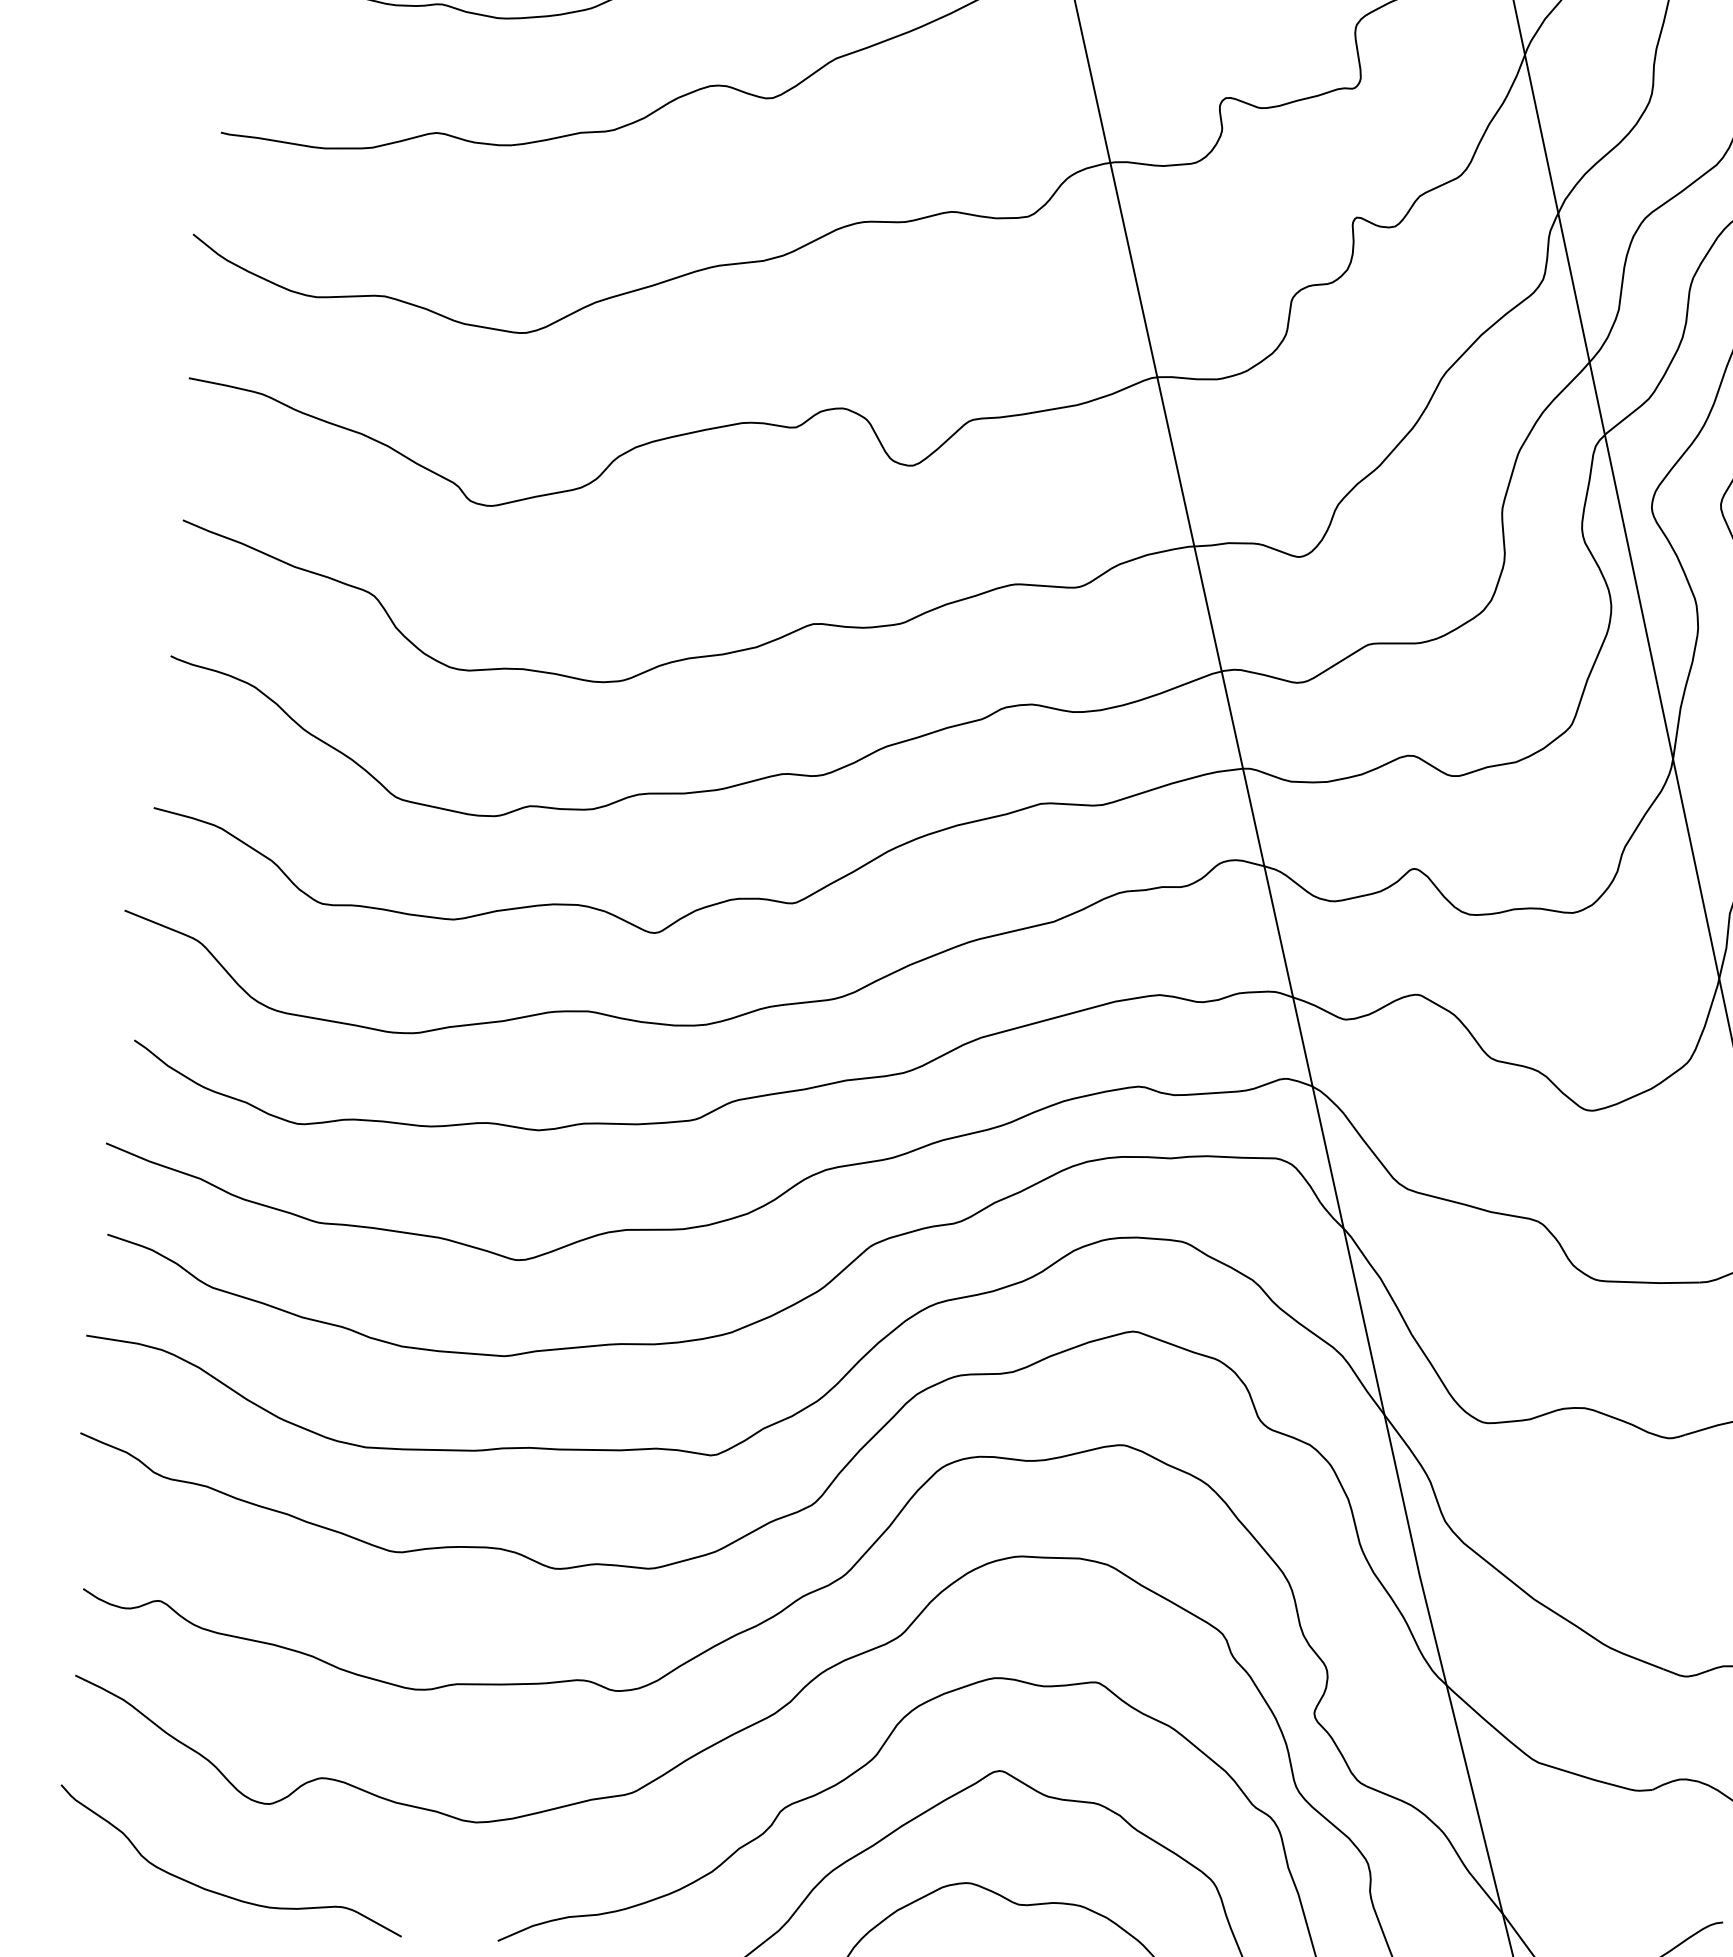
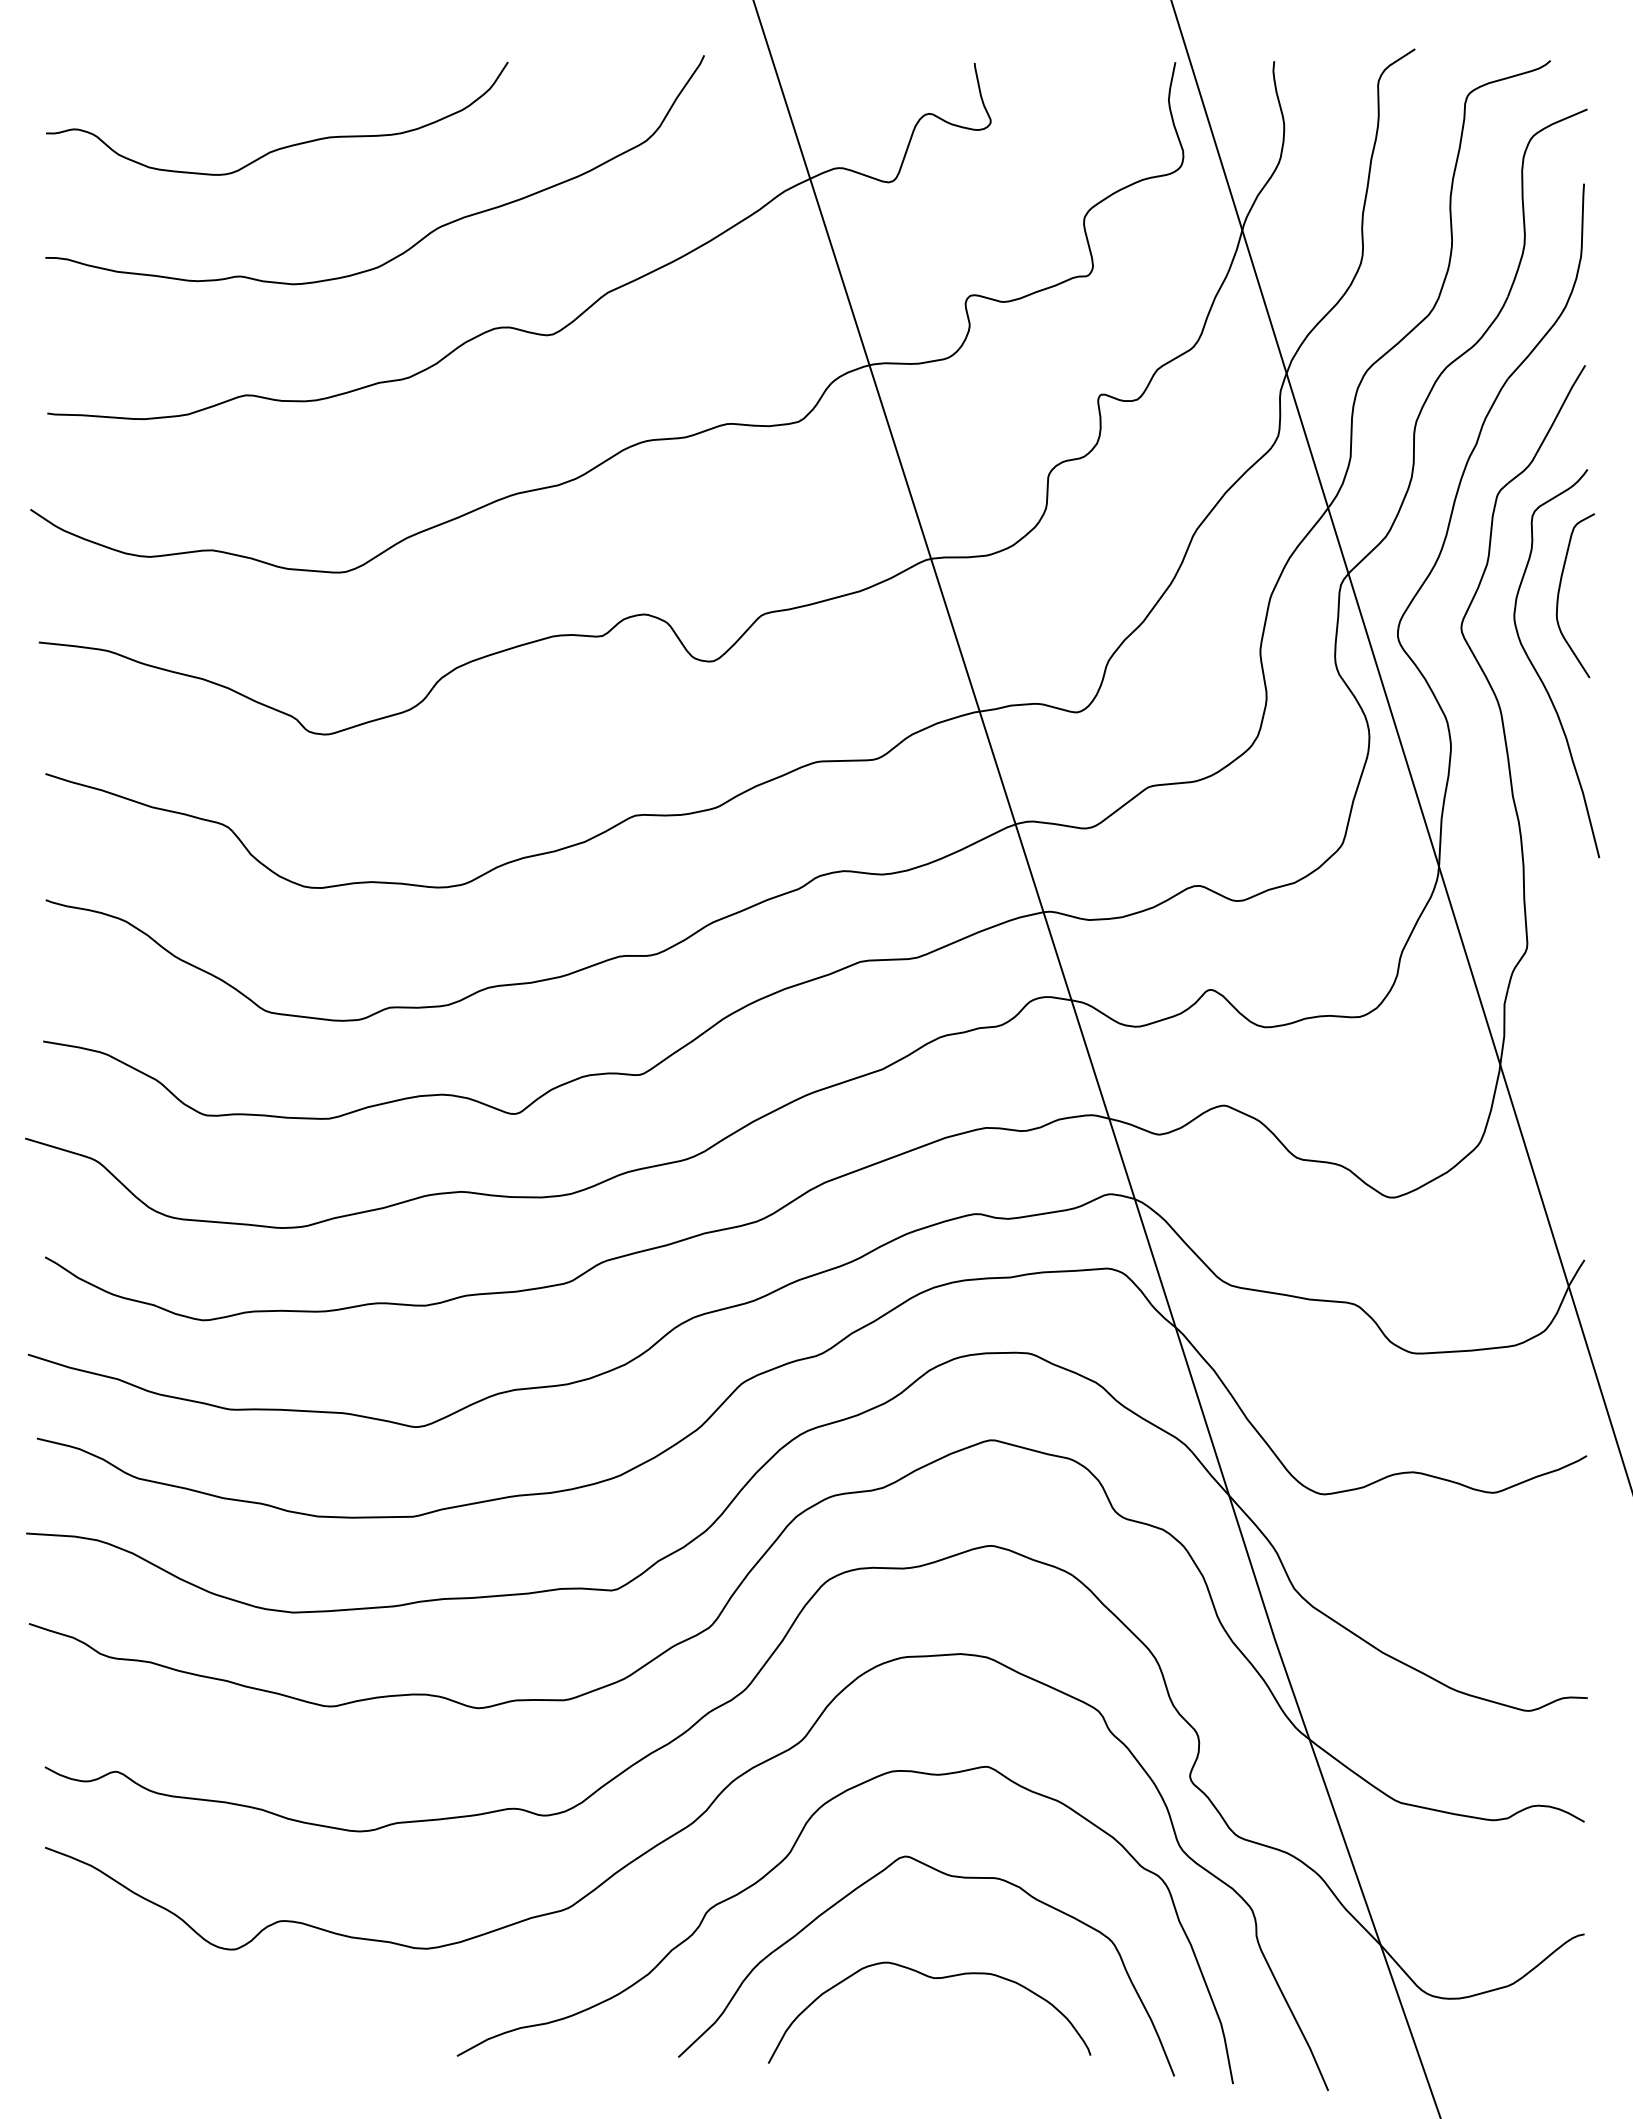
curve: (220, 1892) -> (197, 2035), removed

